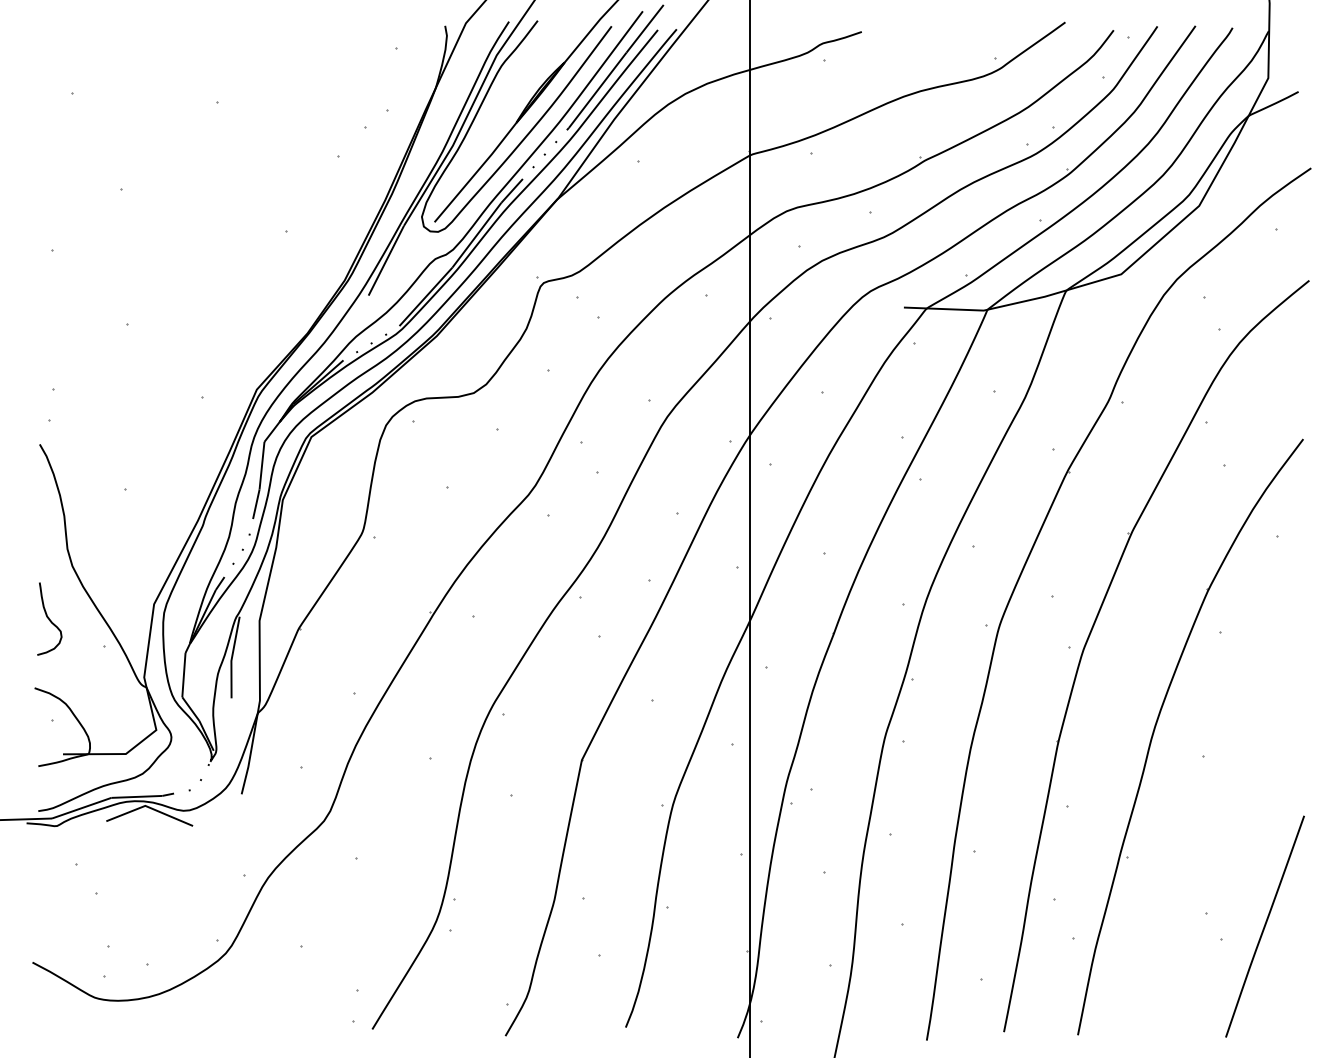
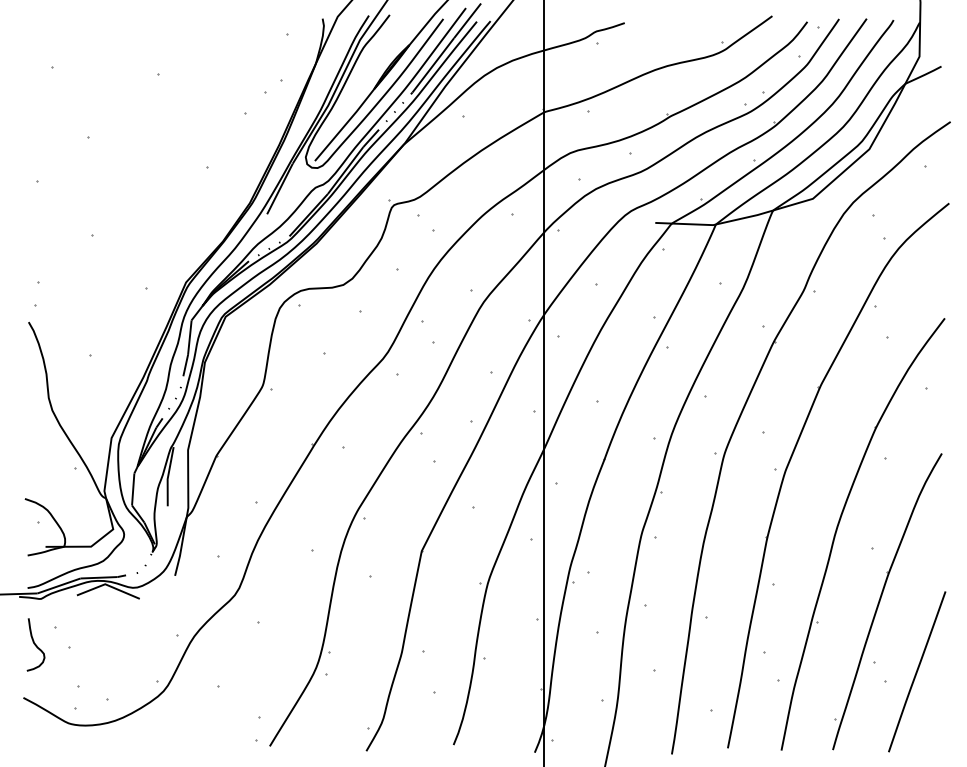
curve: (49, 618) -> (35, 644), moved
part: (1215, 825) -> (881, 598), added

